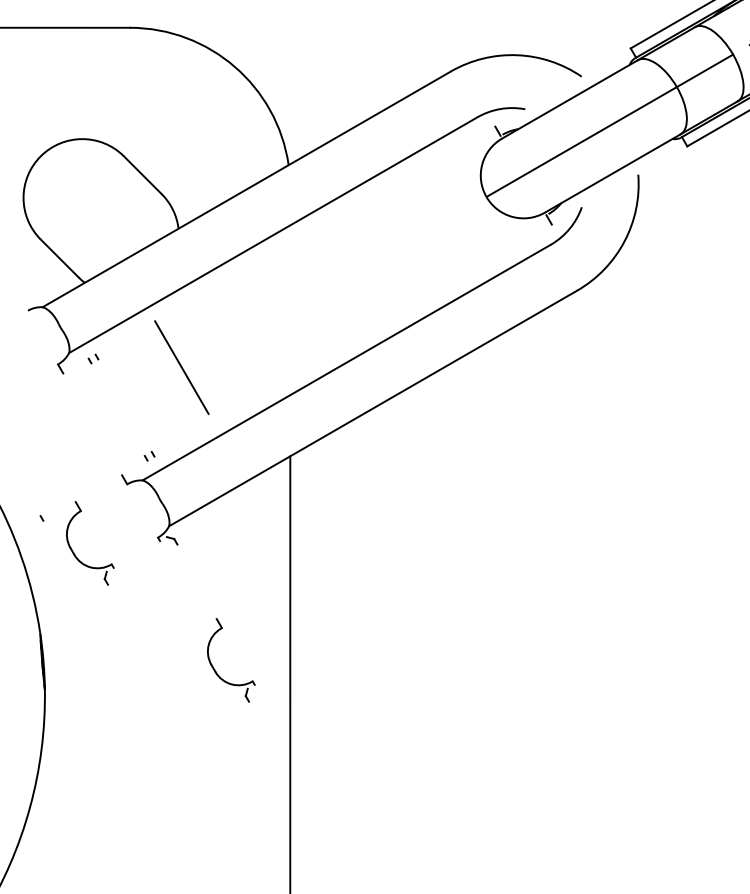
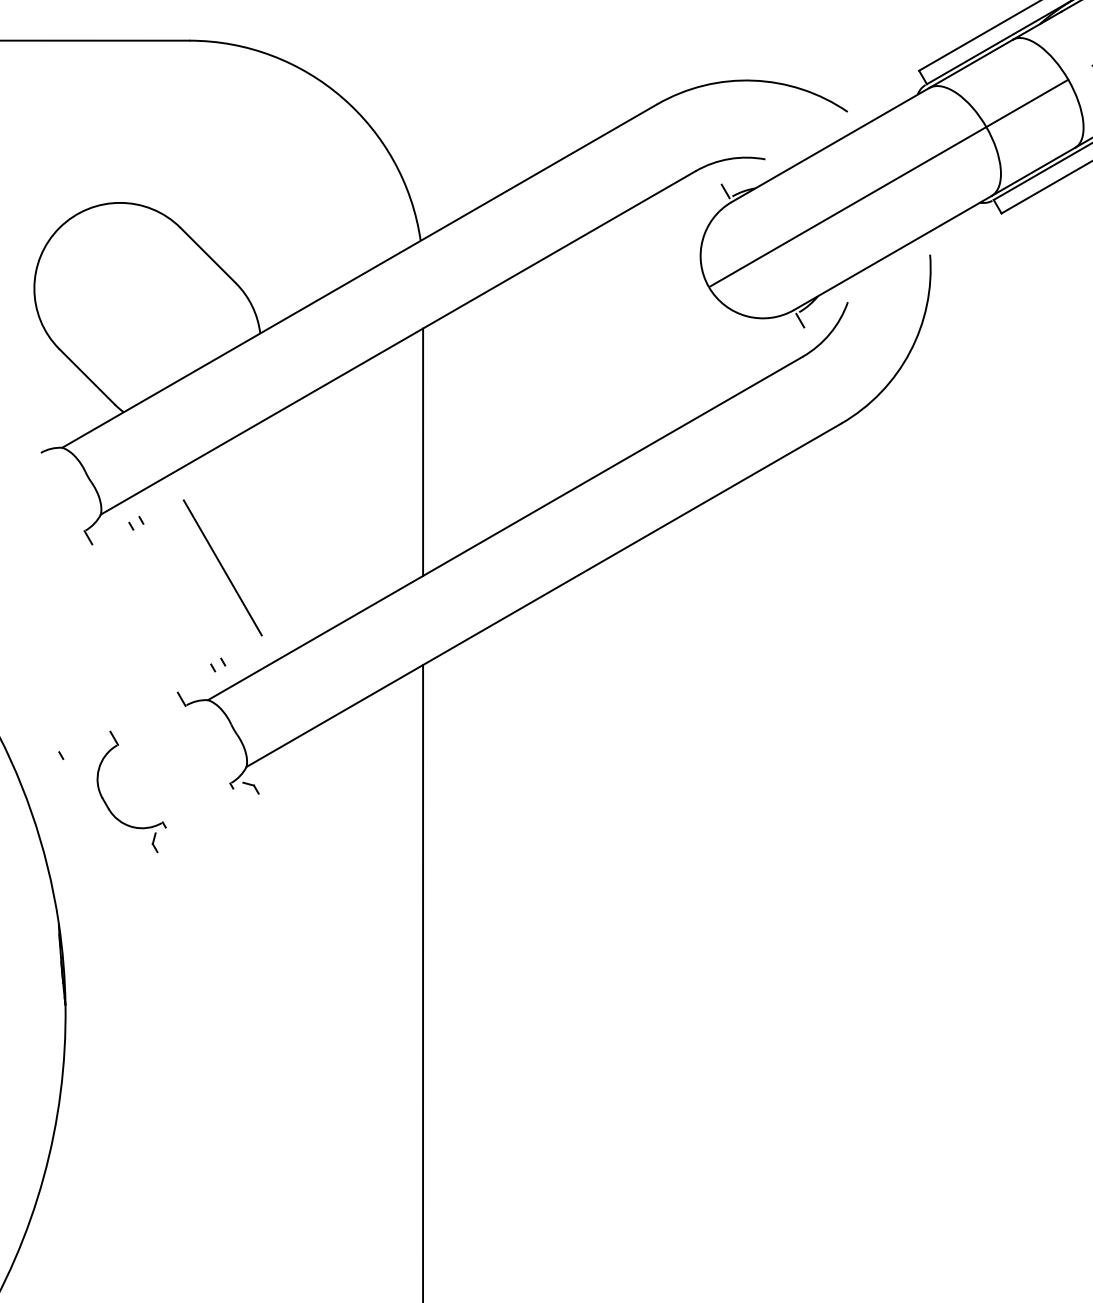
line: (290, 310) -> (423, 452), added
line: (181, 367) -> (222, 567), moved
part: (215, 669) -> (314, 975), removed

